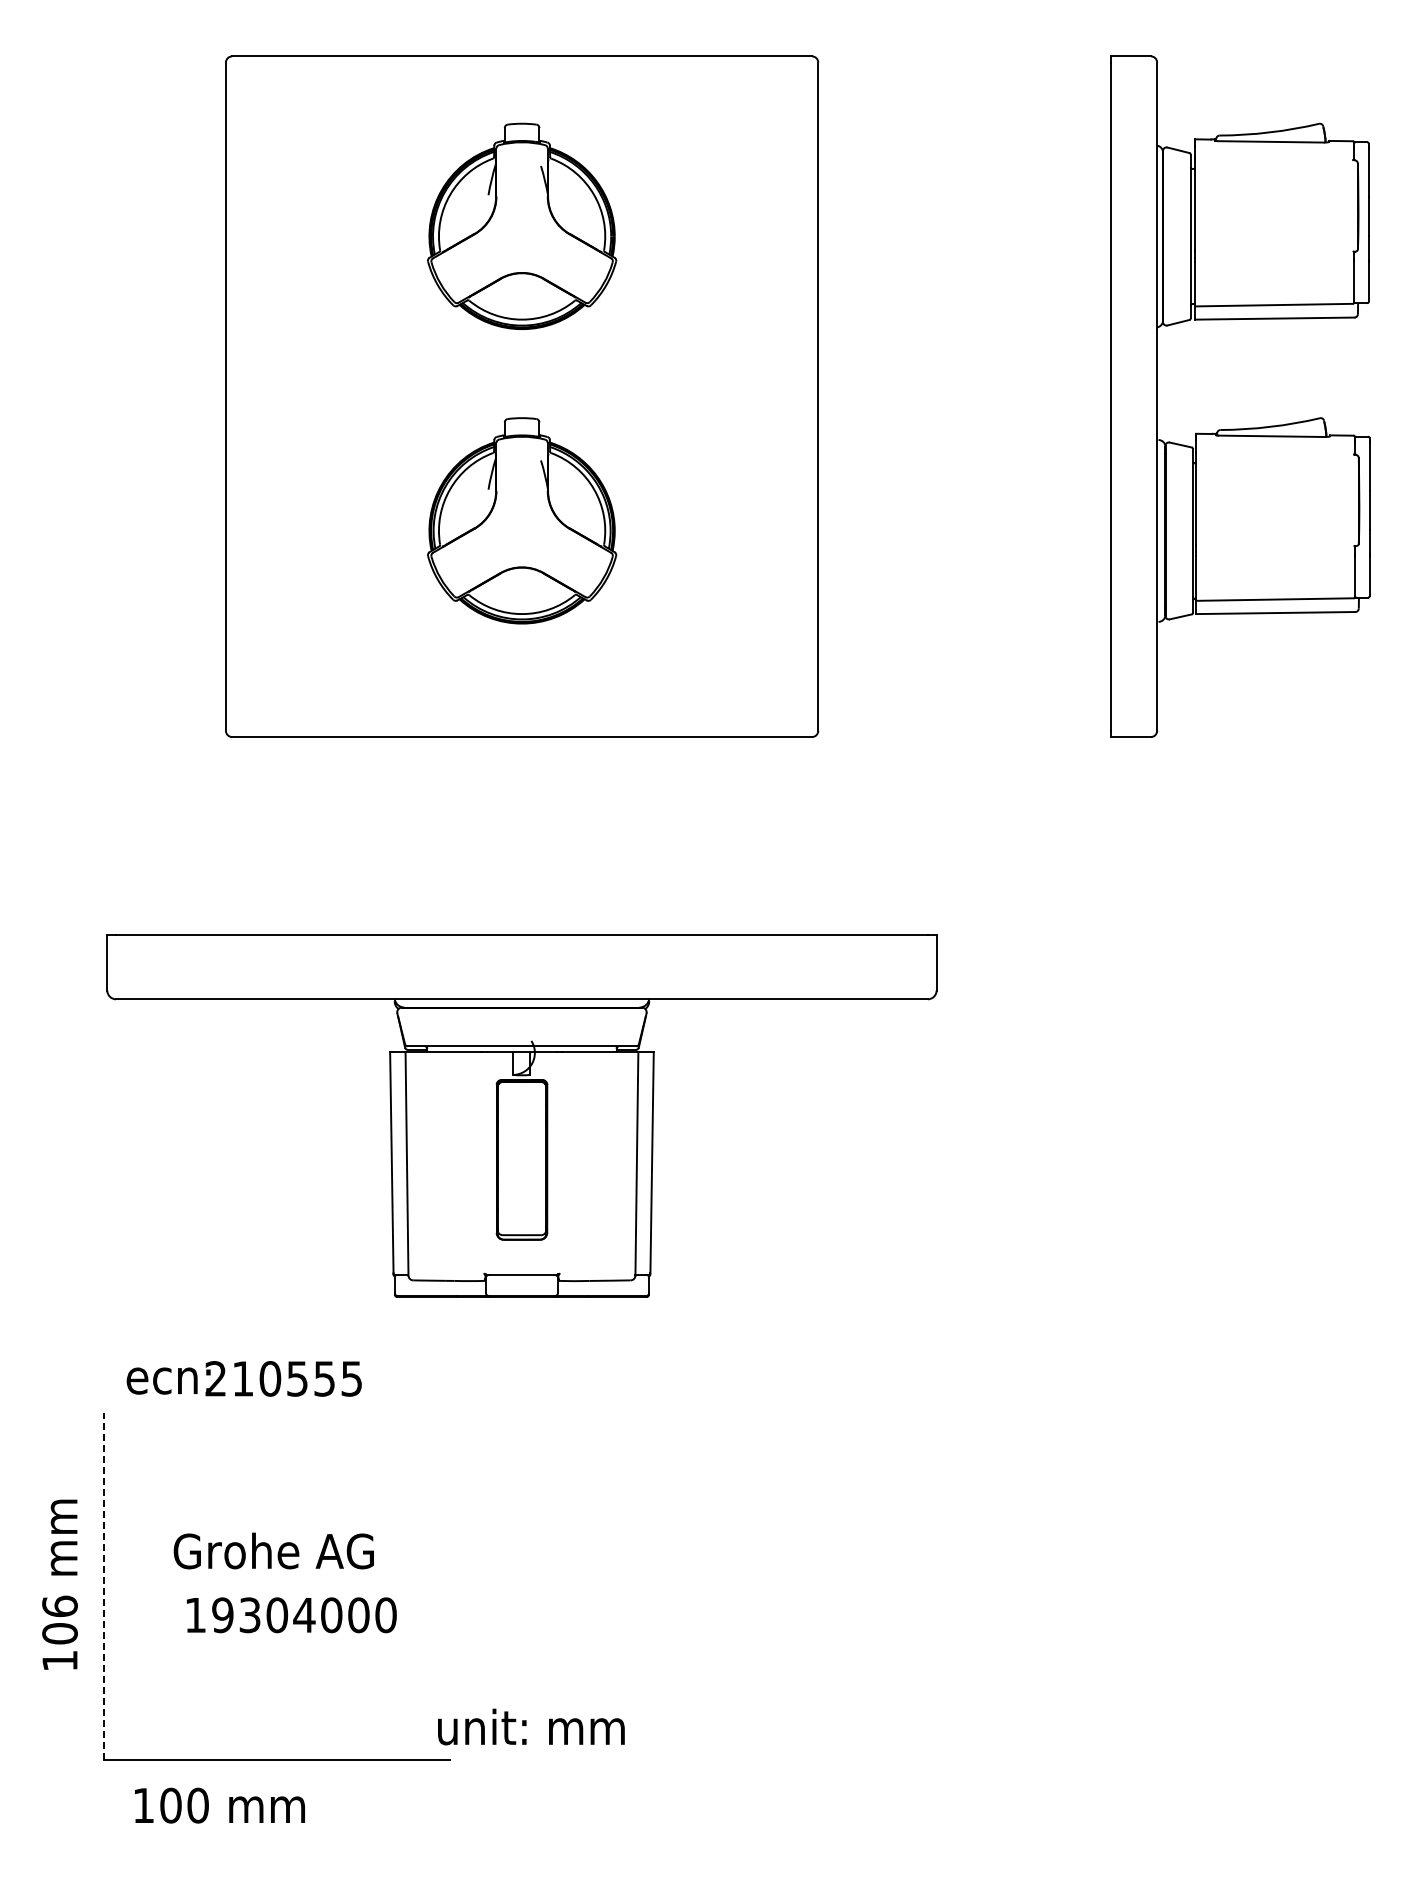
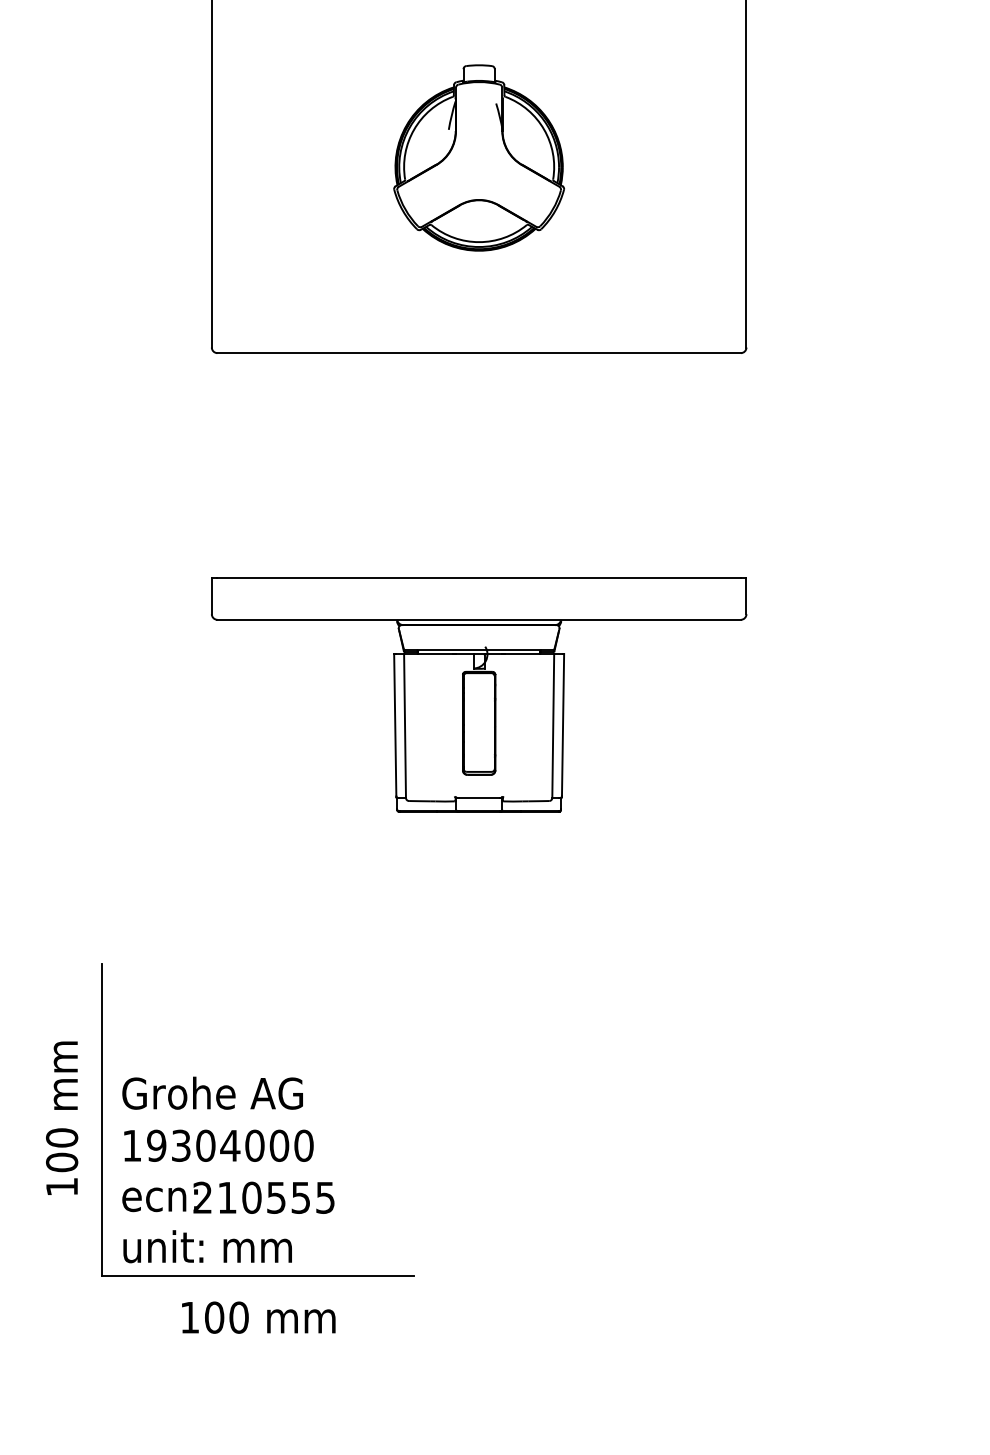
part: (522, 1115) -> (479, 694), size x0.71
text: (243, 1378) -> (227, 1197), moved
text: (273, 1550) -> (212, 1092), moved
line: (103, 1586) -> (101, 1119), dashed -> solid
text: (59, 1606) -> (61, 1137), 106 -> 100
text: (291, 1615) -> (218, 1146), moved
text: (531, 1726) -> (207, 1246), moved
text: (219, 1805) -> (258, 1317), moved

